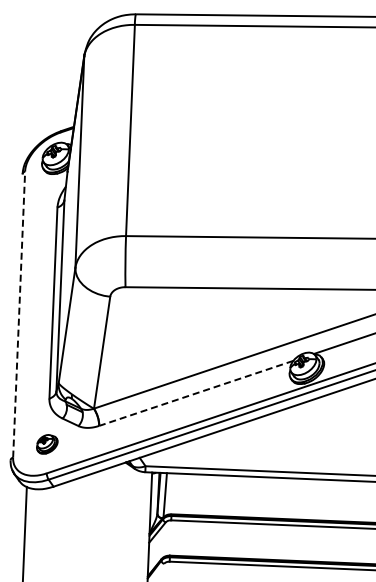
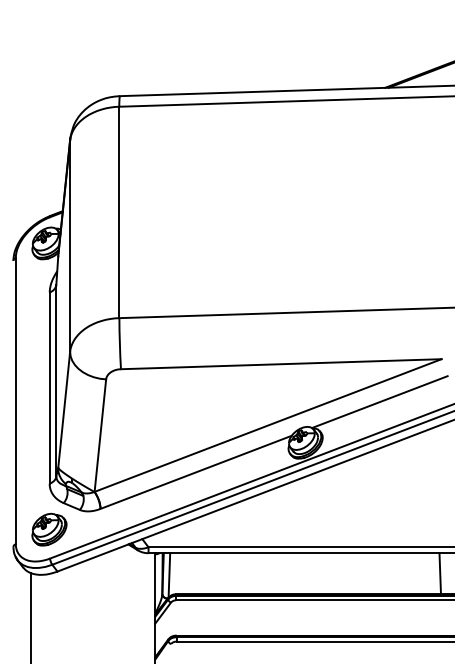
line: (18, 314) -> (15, 400), dashed -> solid
line: (195, 393) -> (195, 472), dashed -> solid
part: (47, 444) -> (49, 529), size x1.67

